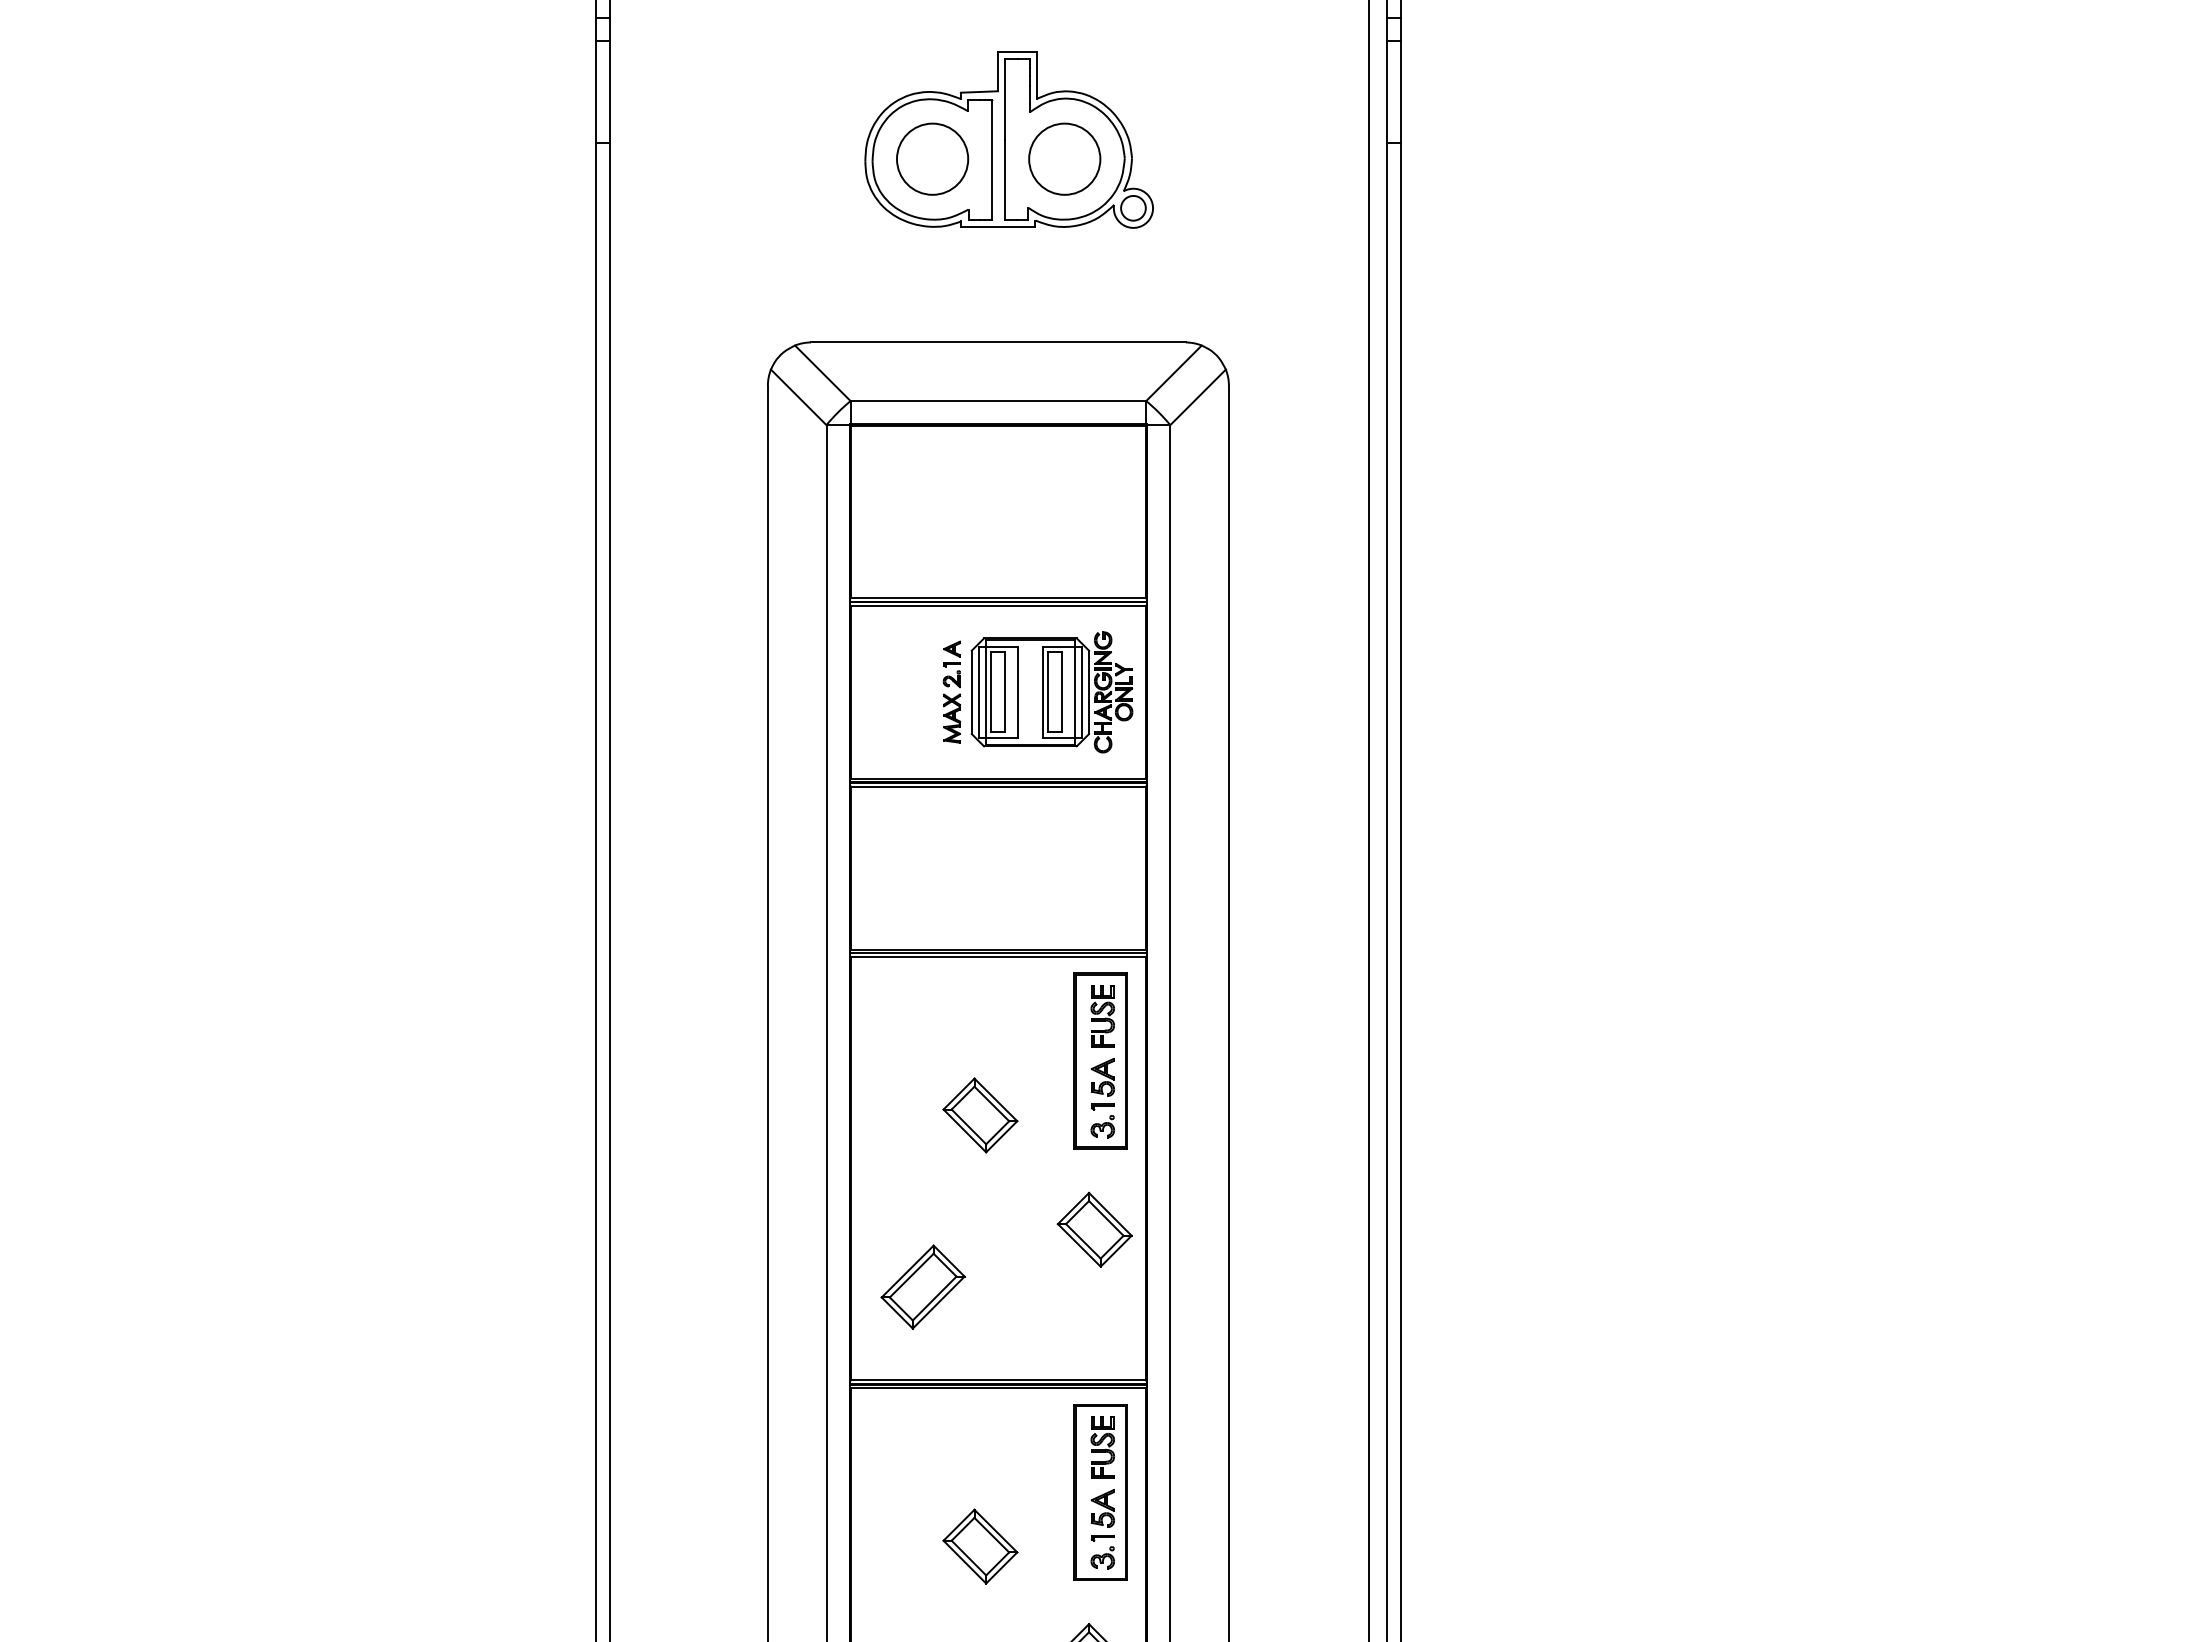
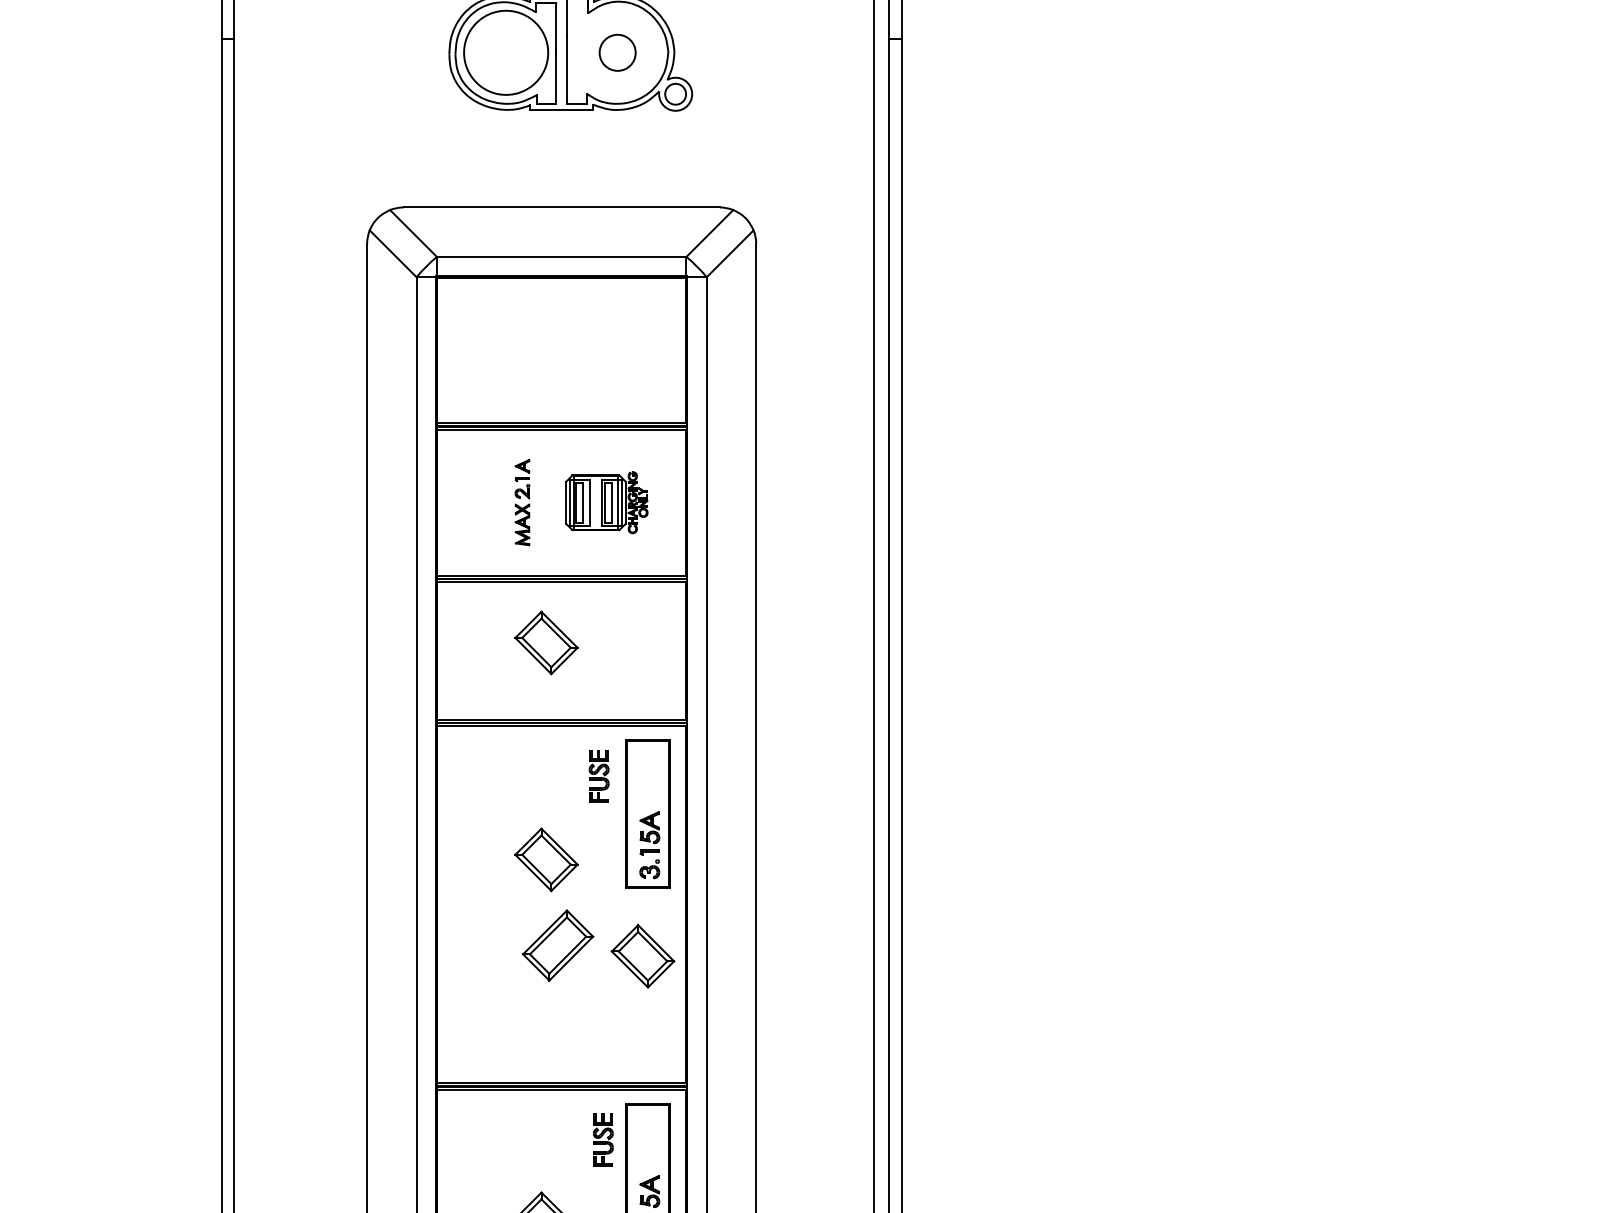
circle: (932, 158) -> (506, 52), size x1.4
circle: (1064, 158) -> (617, 52), size x0.6
part: (1051, 692) -> (606, 502), size x0.6
part: (980, 858) -> (546, 642), added
part: (1102, 1016) -> (598, 776), moved
part: (922, 1286) -> (557, 945), moved
part: (1102, 1447) -> (603, 1140), moved

